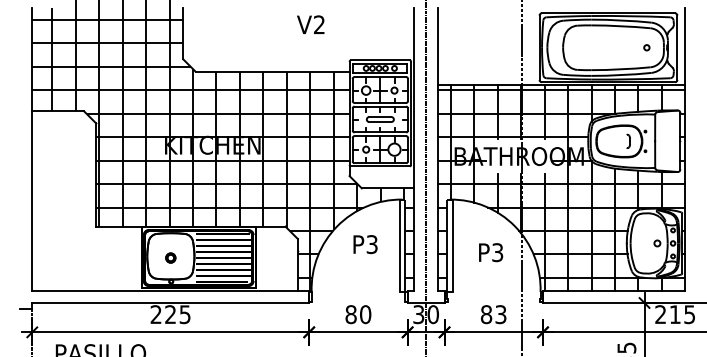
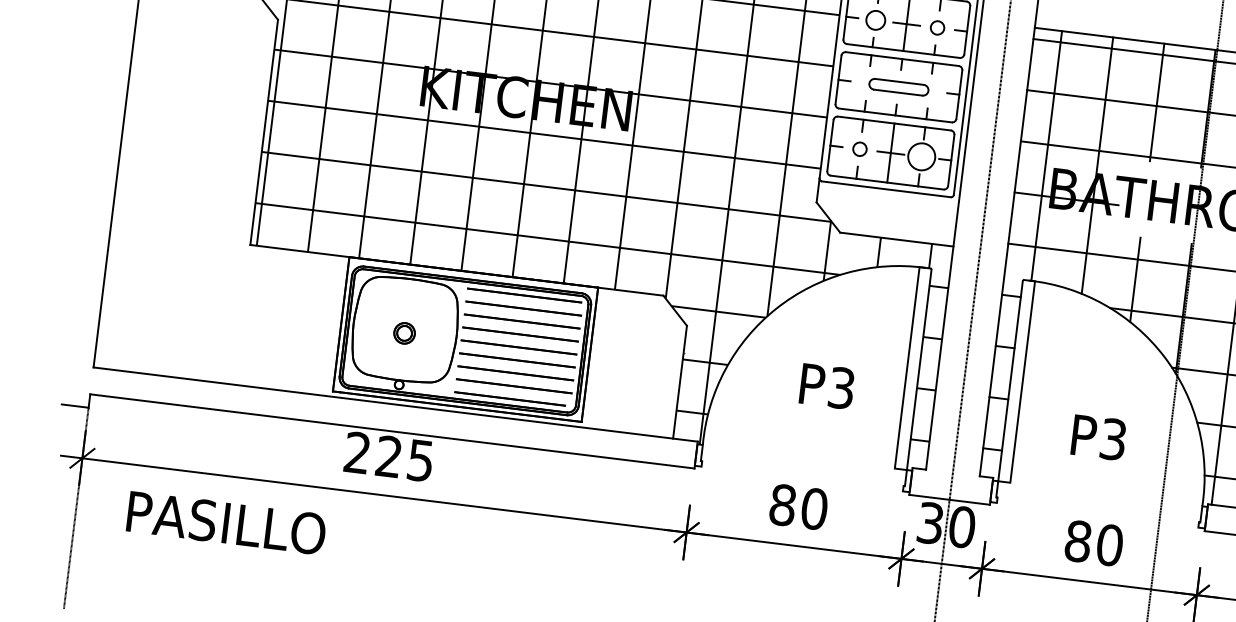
text: (365, 244) -> (827, 386), moved
text: (491, 252) -> (1099, 437), moved
text: (500, 314) -> (1108, 544), 83 -> 80

